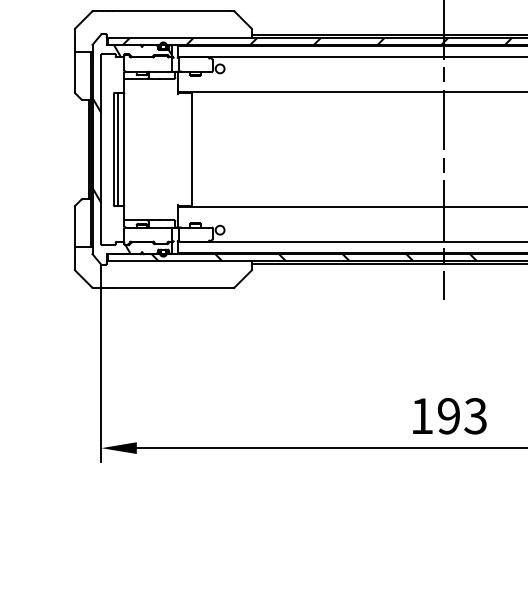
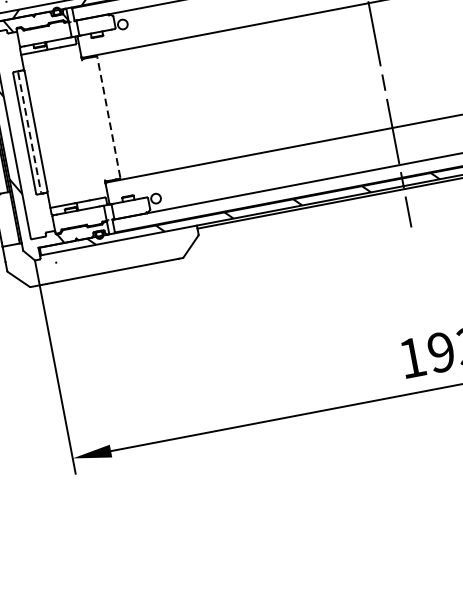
line: (118, 149) -> (29, 132), solid -> dashed
line: (191, 149) -> (108, 117), solid -> dashed

